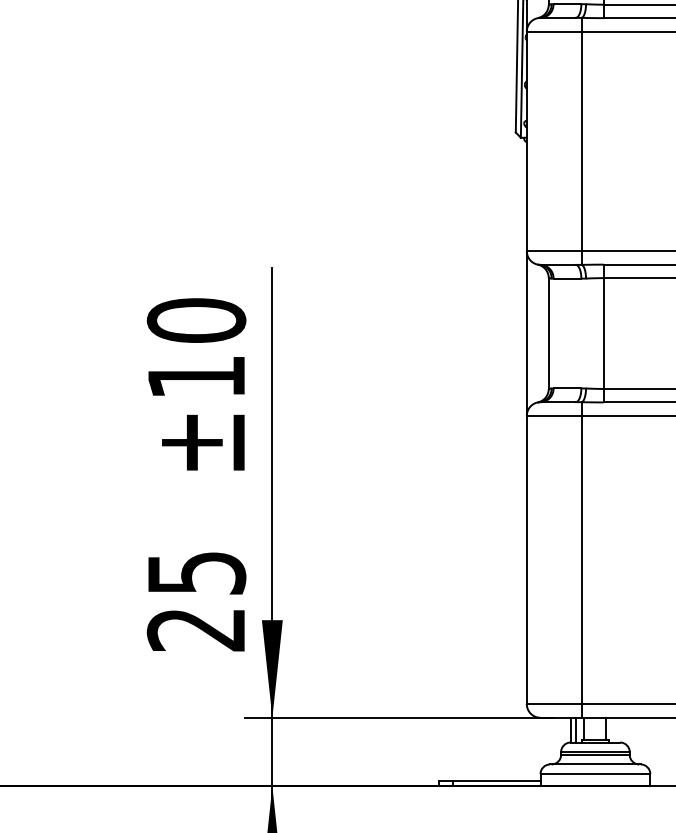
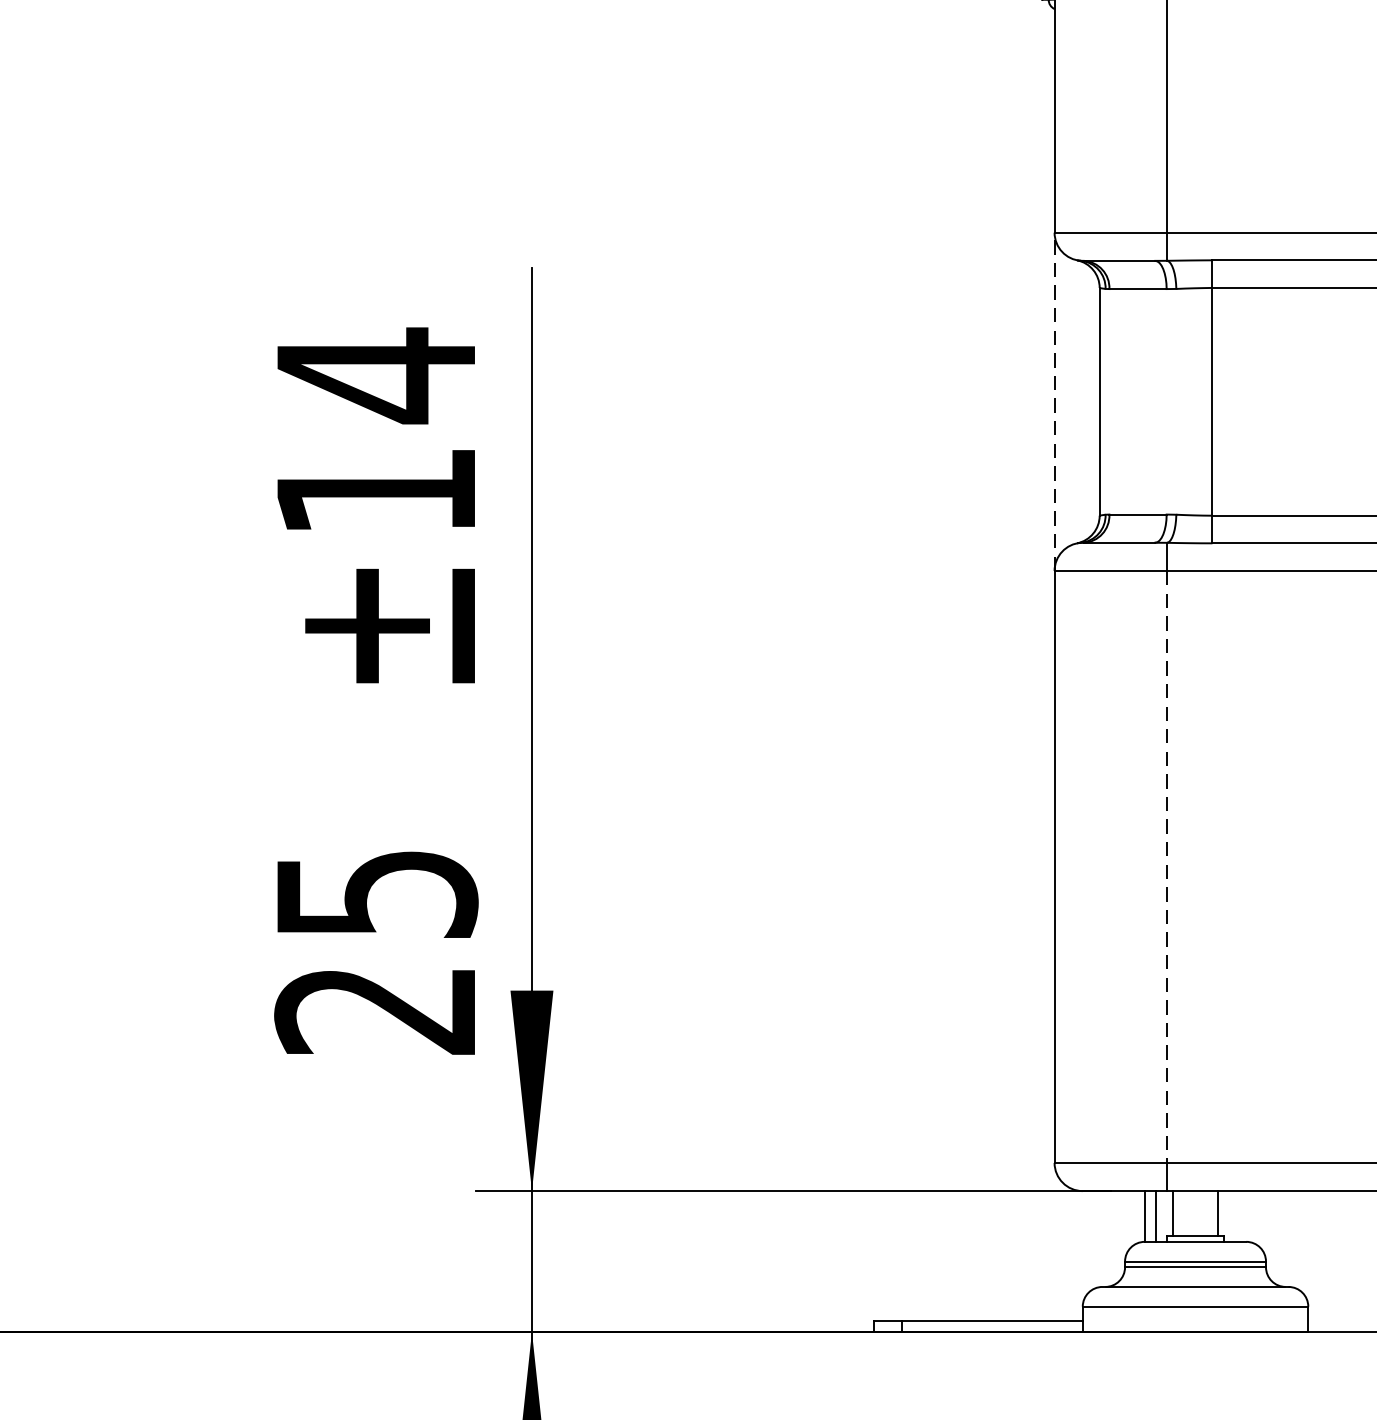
text: (196, 320) -> (376, 375), ±10 -> ±14
line: (526, 333) -> (1053, 401), solid -> dashed
line: (581, 560) -> (1166, 868), solid -> dashed

